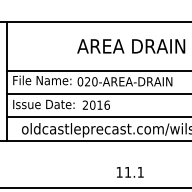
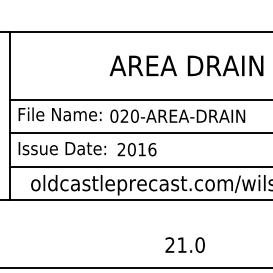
text: (129, 171) -> (184, 244), 11.1 -> 21.0

